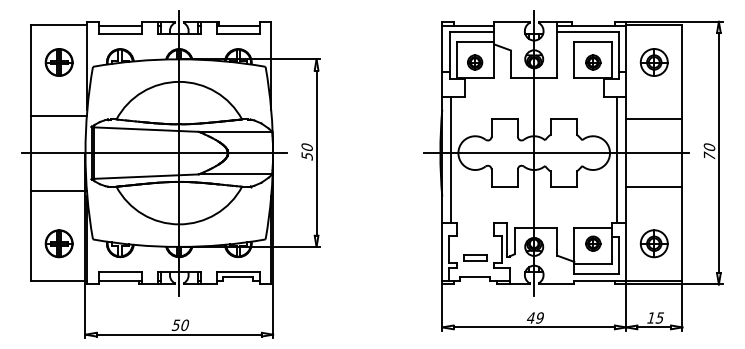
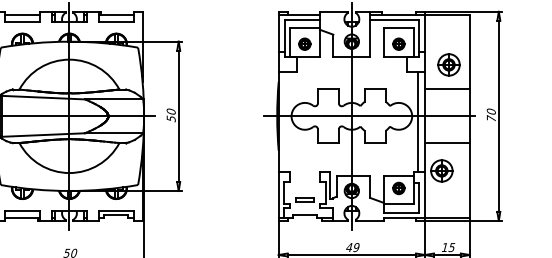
part: (653, 62) -> (448, 64), moved
line: (451, 159) -> (286, 121), removed
part: (653, 243) -> (441, 170), moved

